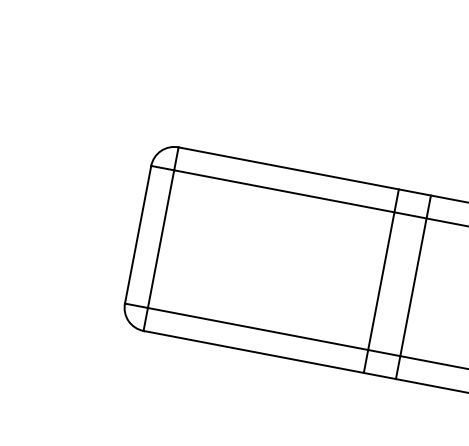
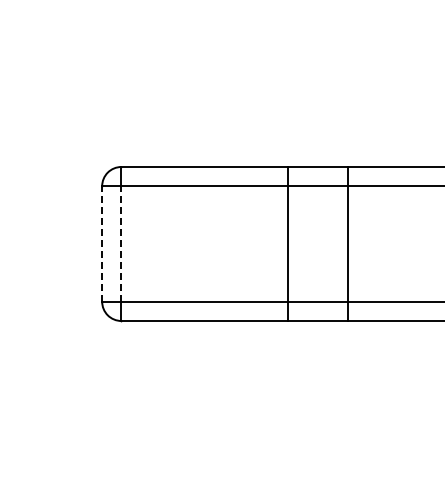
line: (138, 234) -> (102, 243), solid -> dashed
line: (161, 238) -> (121, 243), solid -> dashed
line: (381, 280) -> (288, 243), moved
line: (413, 286) -> (348, 243), moved

